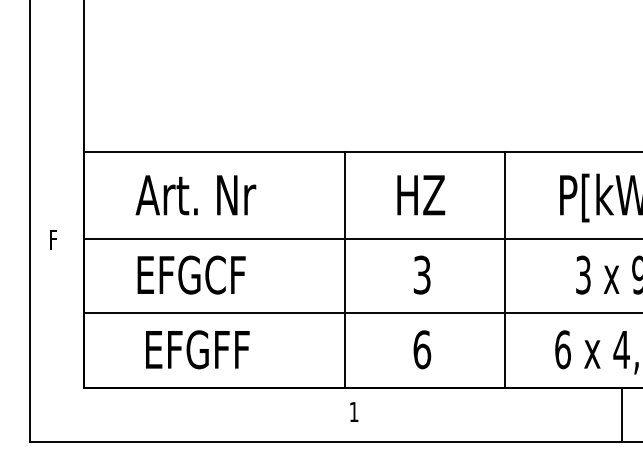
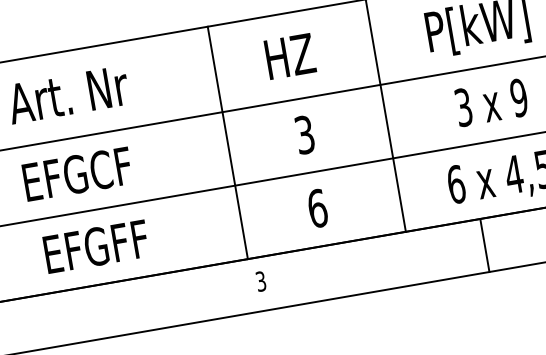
text: (353, 411) -> (260, 281), 1 -> 3
line: (621, 414) -> (484, 245), moved

